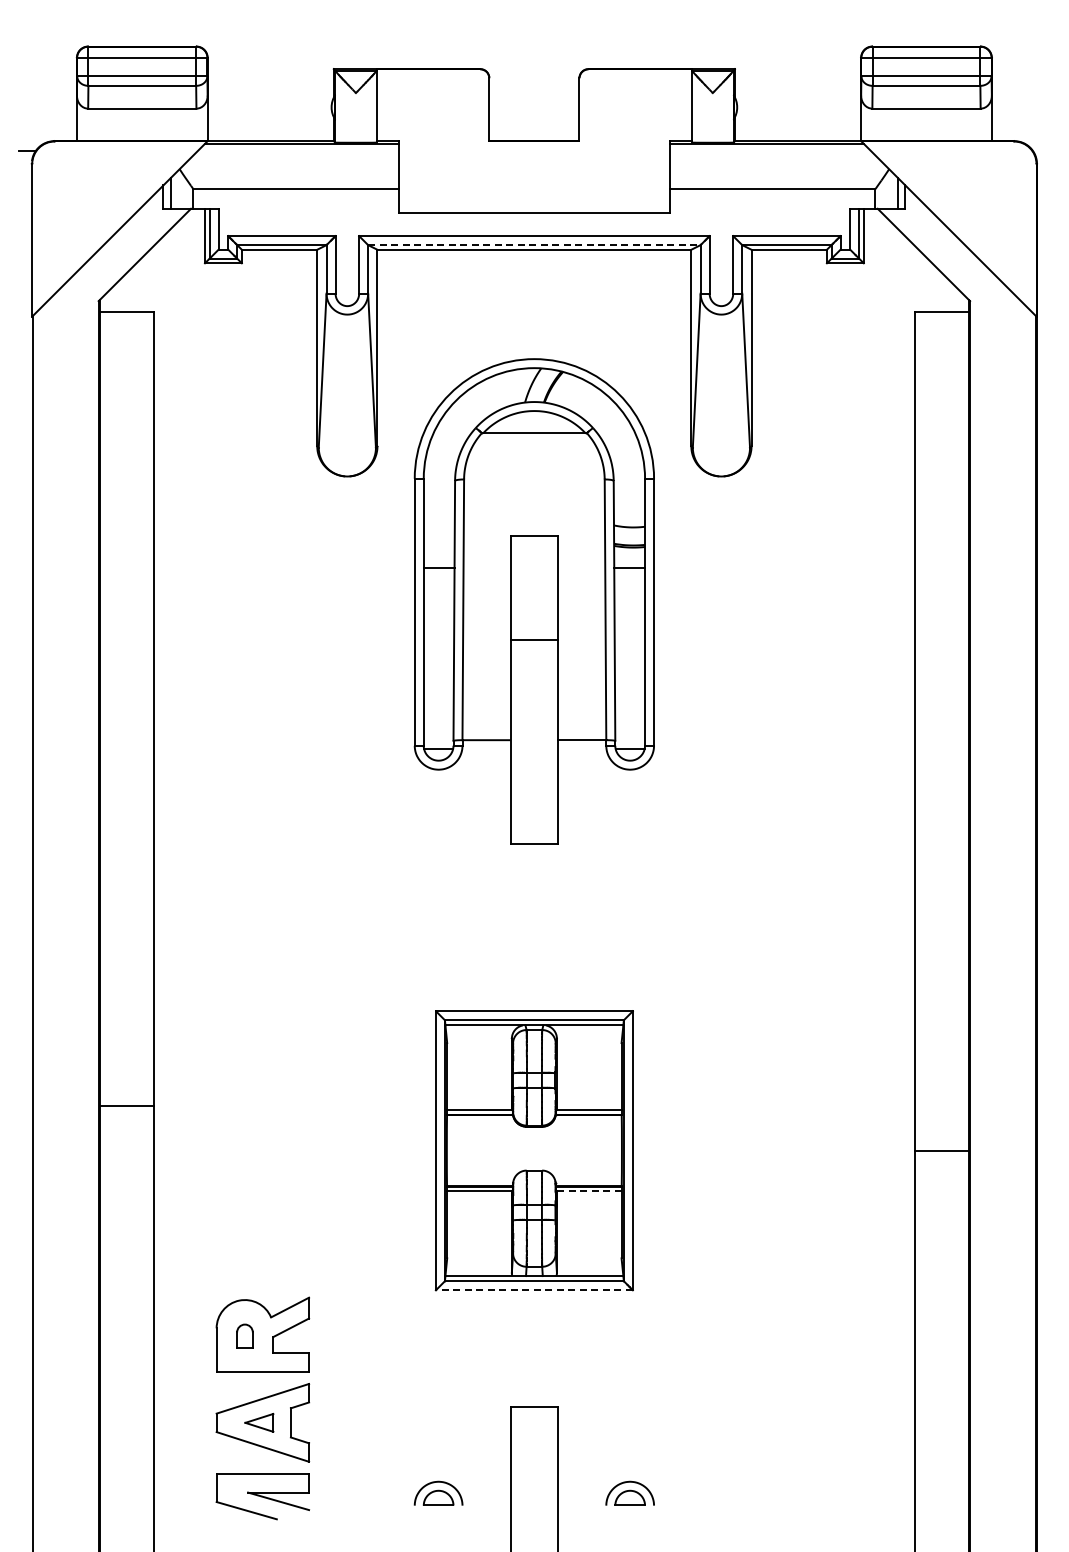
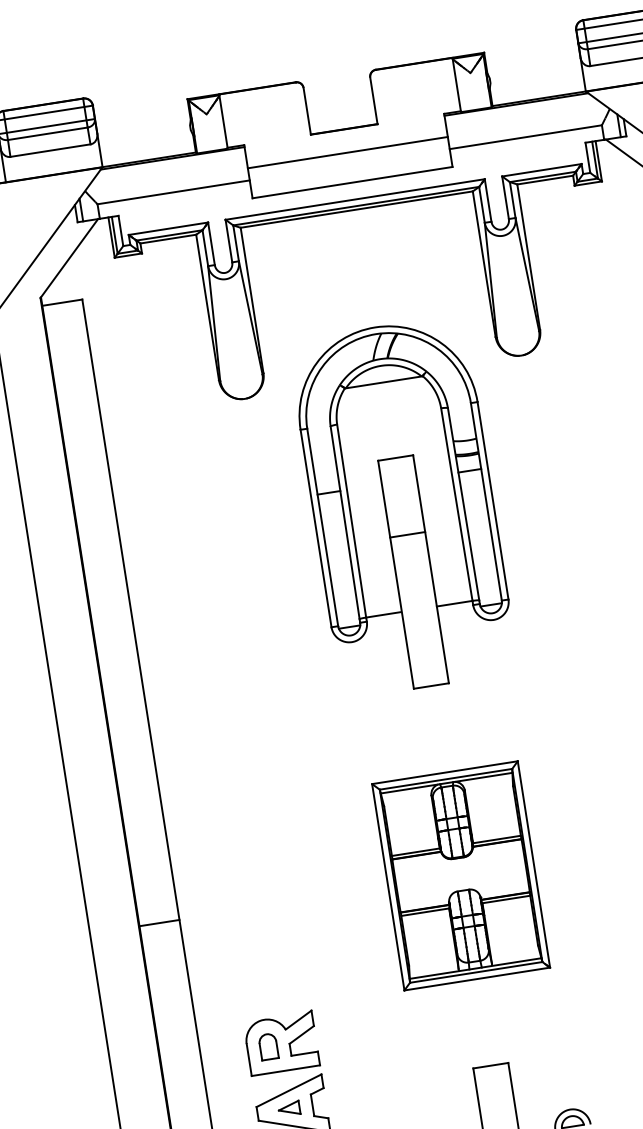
line: (534, 172) -> (347, 152), added
line: (534, 245) -> (356, 206), dashed -> solid
part: (533, 601) -> (402, 506), moved
line: (126, 1105) -> (159, 922), moved
line: (588, 1191) -> (505, 899), dashed -> solid
line: (533, 1290) -> (476, 979), dashed -> solid
part: (244, 1335) -> (268, 1046), size x1.43

